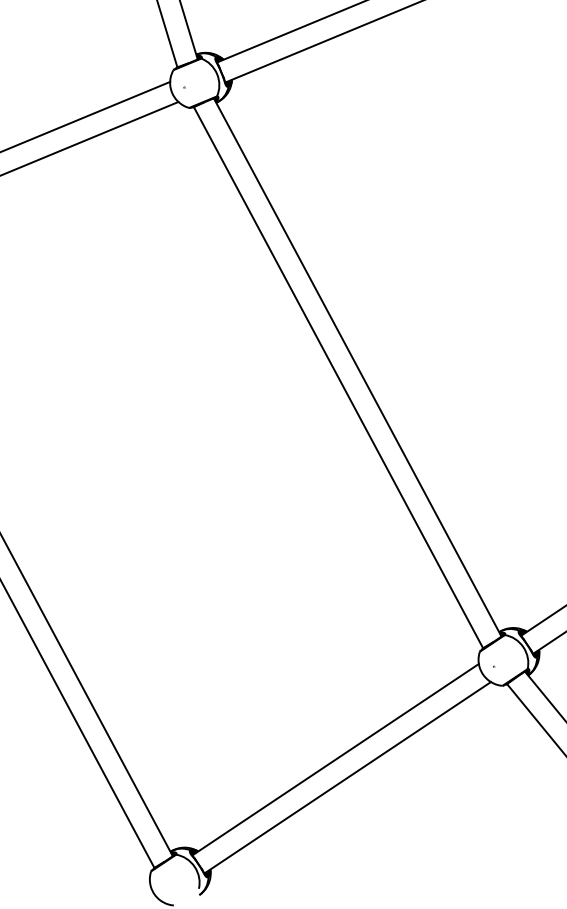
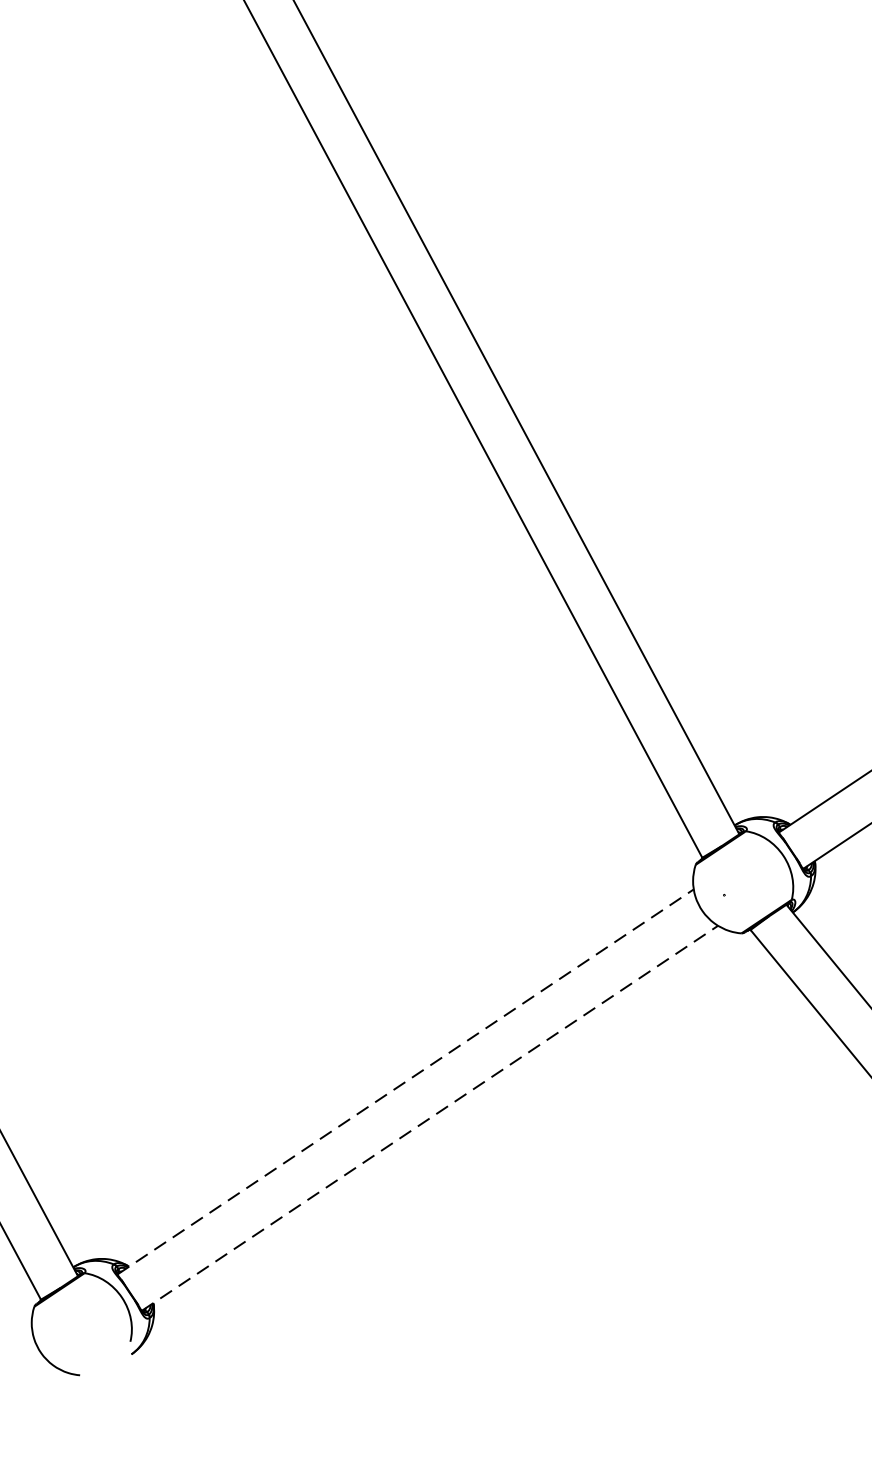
line: (336, 759) -> (407, 1081), solid -> dashed
line: (348, 777) -> (431, 1117), solid -> dashed

